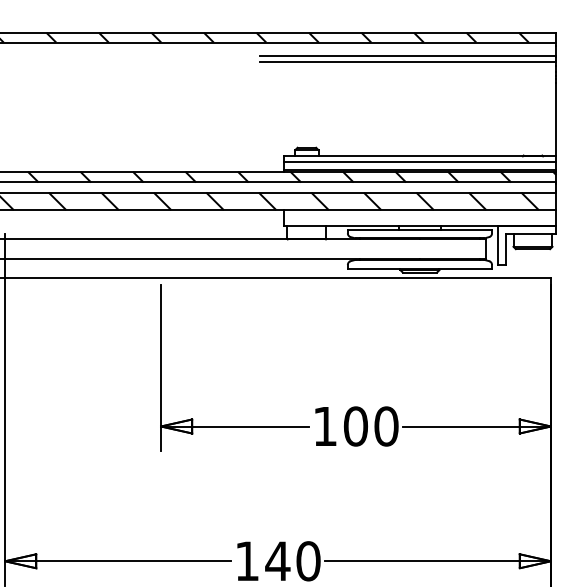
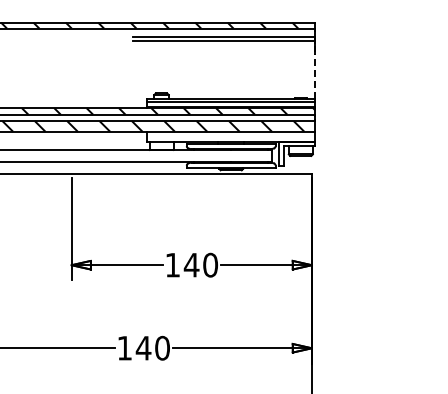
line: (556, 120) -> (315, 76), solid -> dashed
text: (355, 425) -> (191, 264), 100 -> 140

